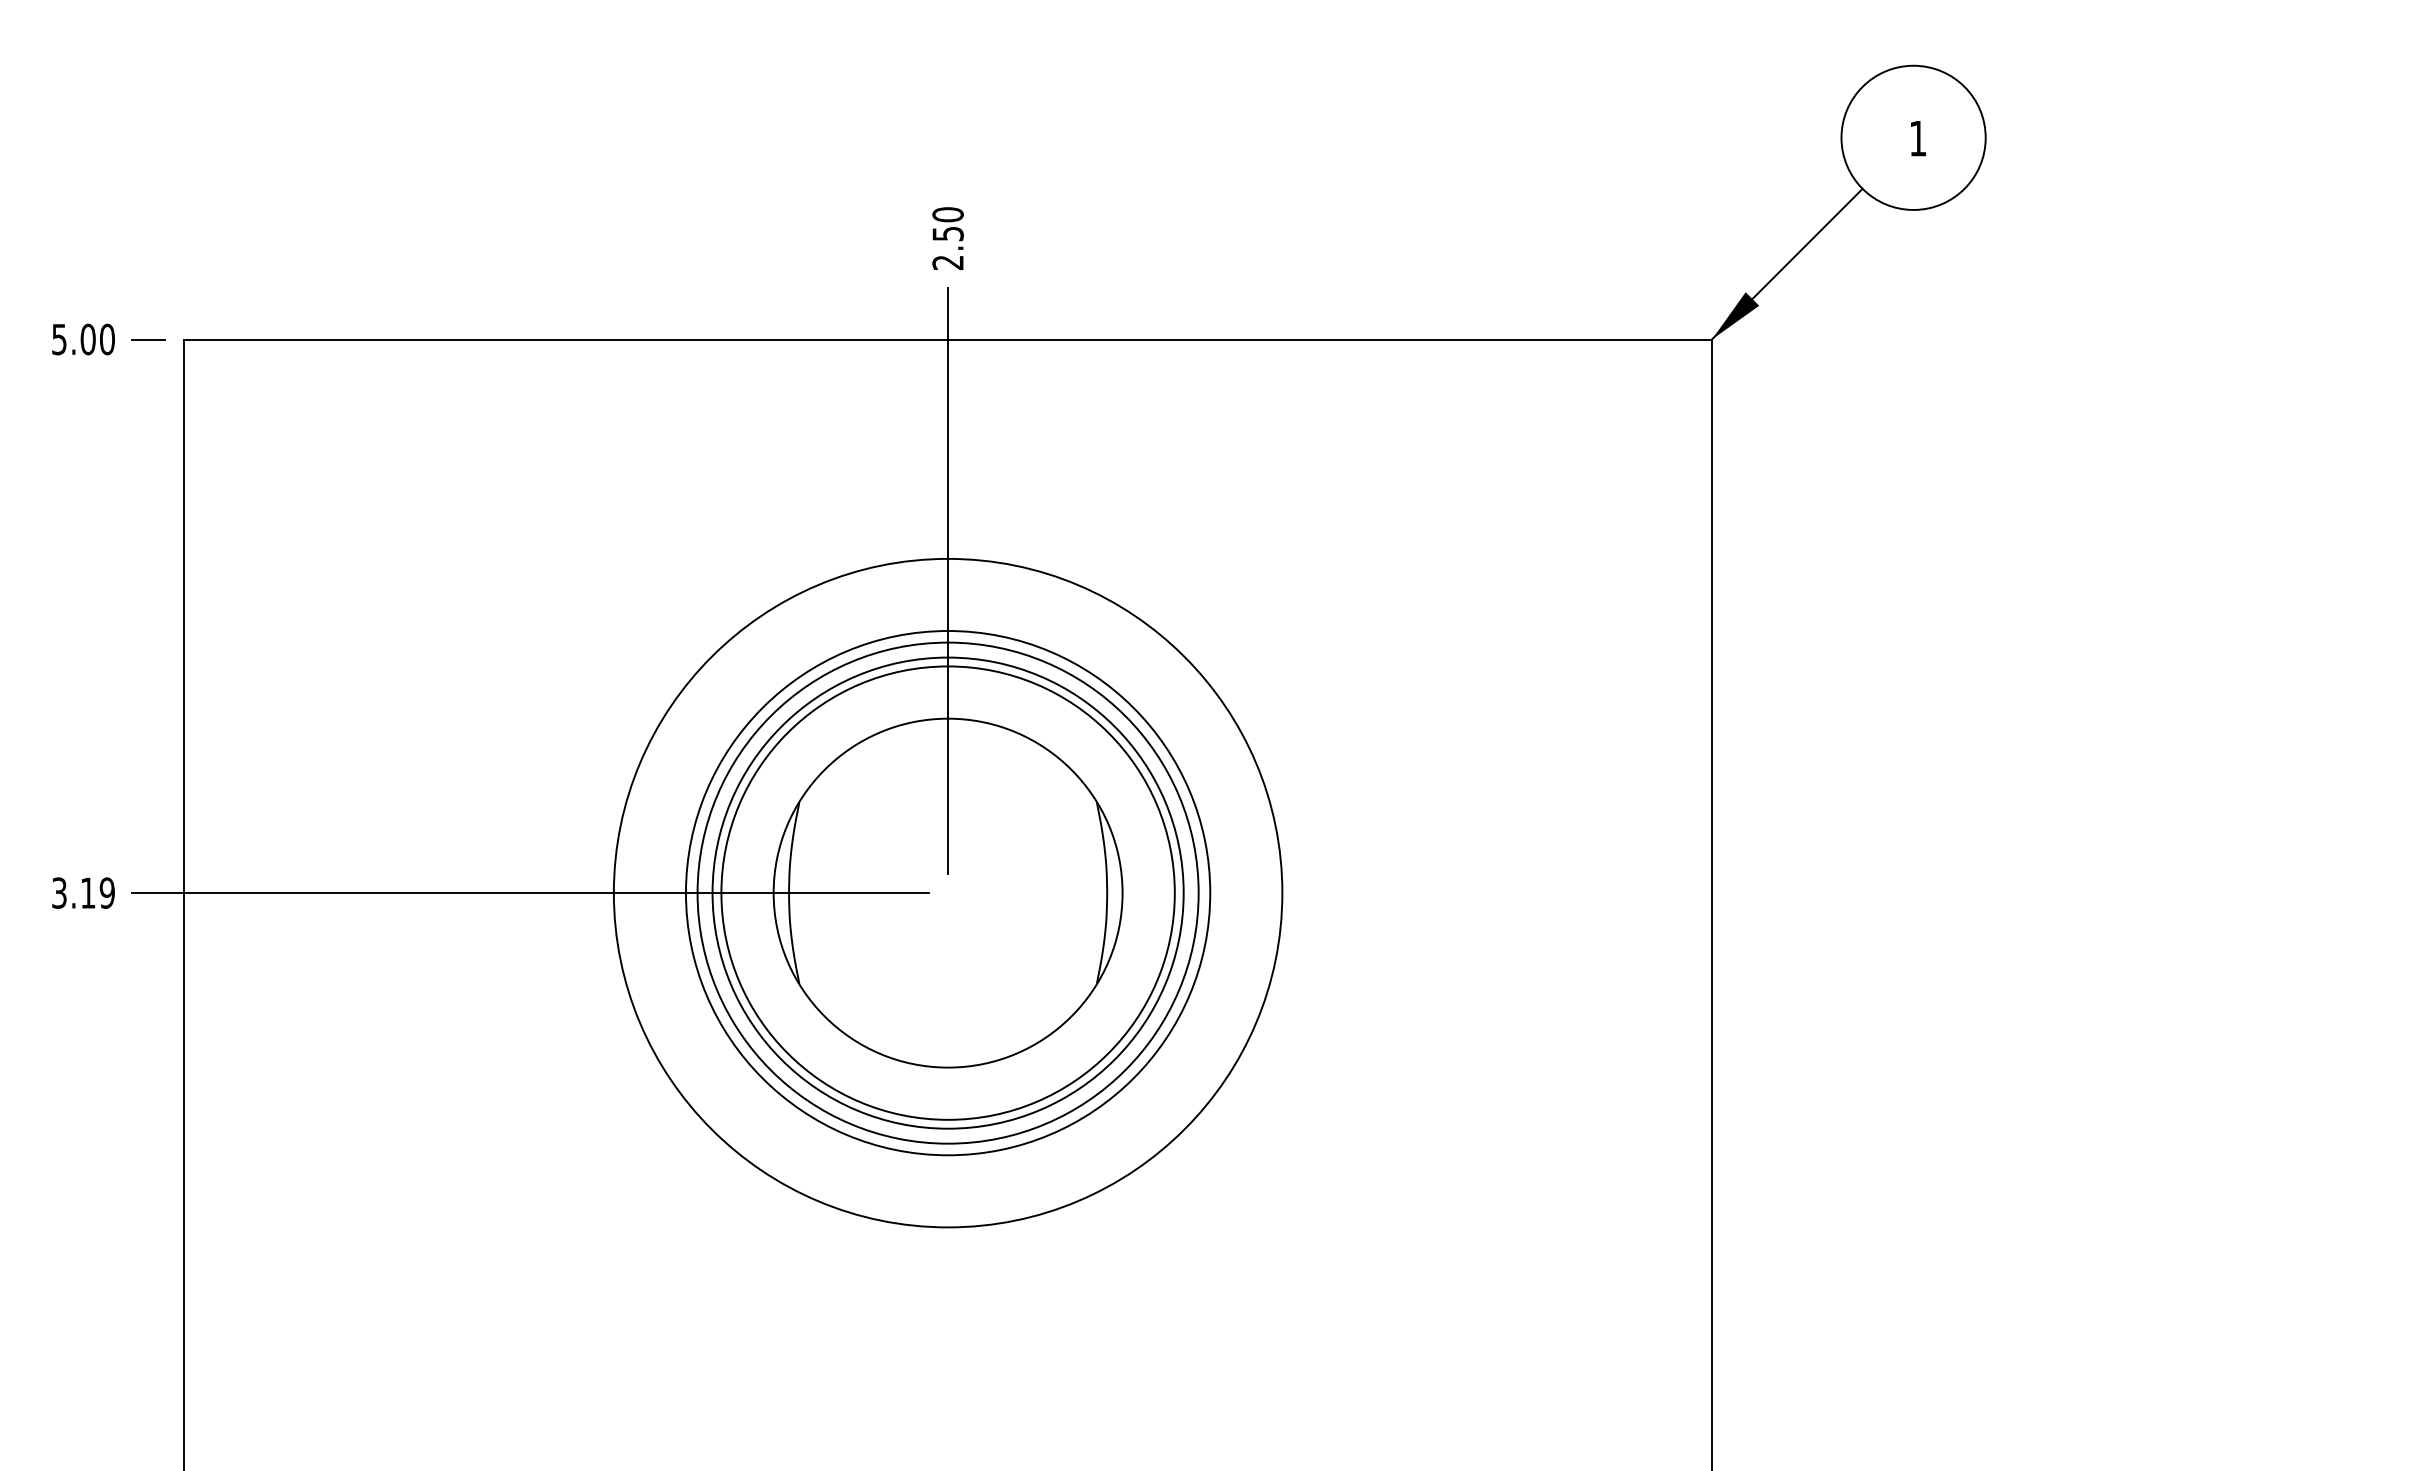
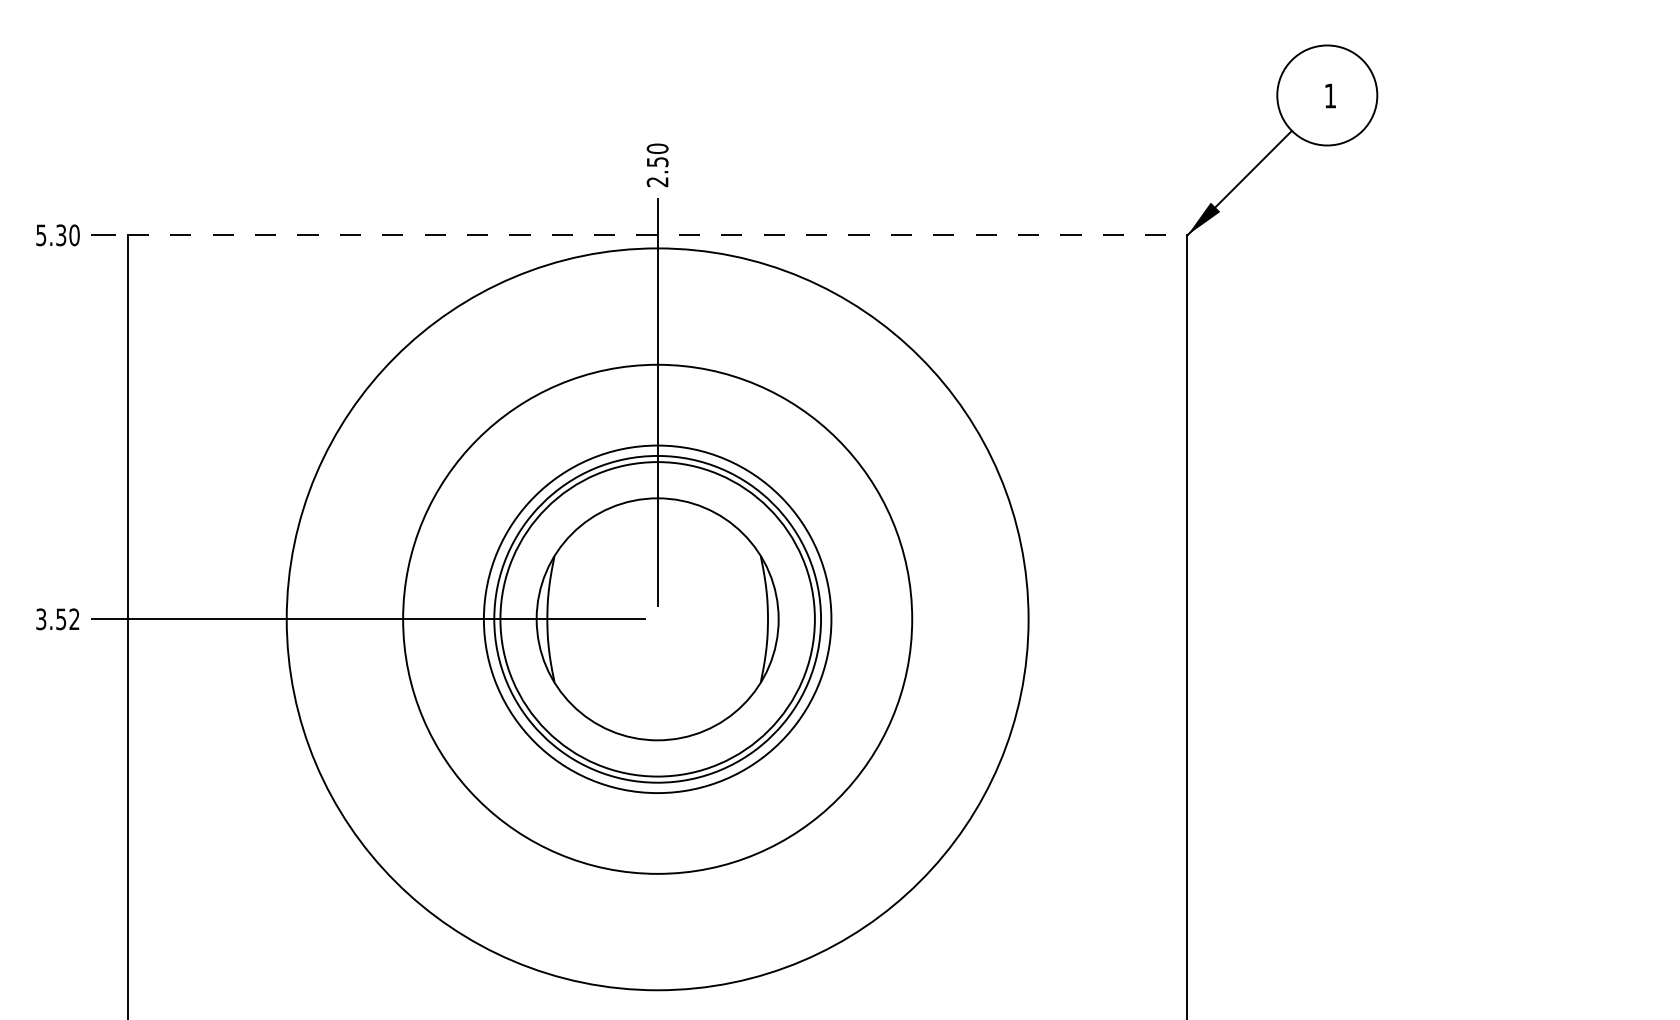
text: (88, 339) -> (61, 235), 5.00 -> 5.30
line: (947, 339) -> (657, 235), solid -> dashed
text: (97, 893) -> (67, 619), 3.19 -> 3.52
circle: (947, 893) -> (657, 619), size x1.4
circle: (947, 893) -> (657, 619), size x1.6

